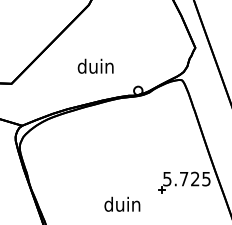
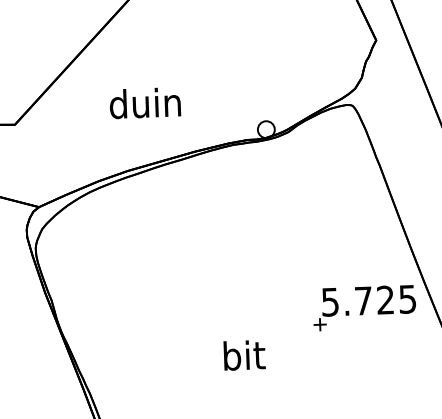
text: (95, 65) -> (144, 101), moved
text: (122, 203) -> (243, 353), duin -> bit

